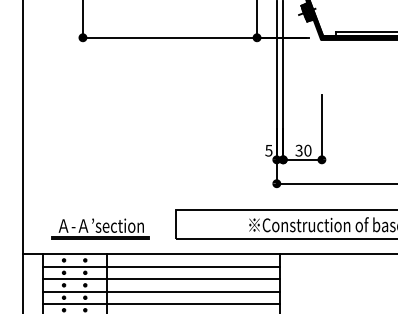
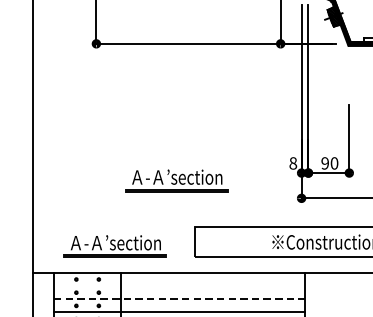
text: (268, 150) -> (292, 163), 5 -> 8
text: (298, 150) -> (324, 163), 30 -> 90
part: (158, 166) -> (176, 180), added
line: (161, 266) -> (179, 285), removed
line: (161, 279) -> (179, 299), solid -> dashed

